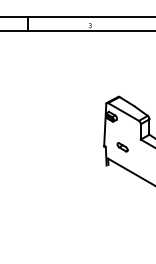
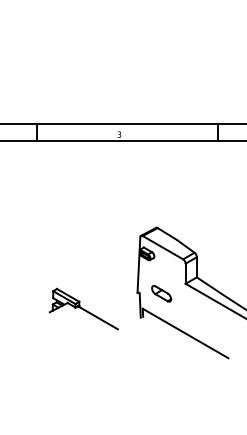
part: (122, 147) -> (161, 293), size x1.43
part: (62, 158) -> (83, 308), added

